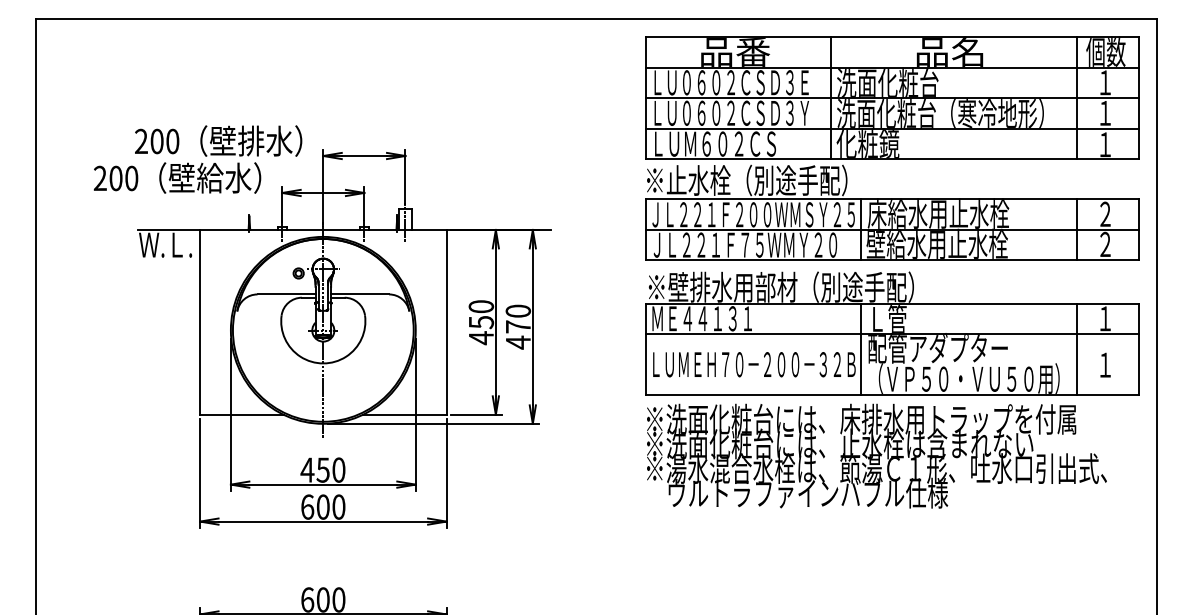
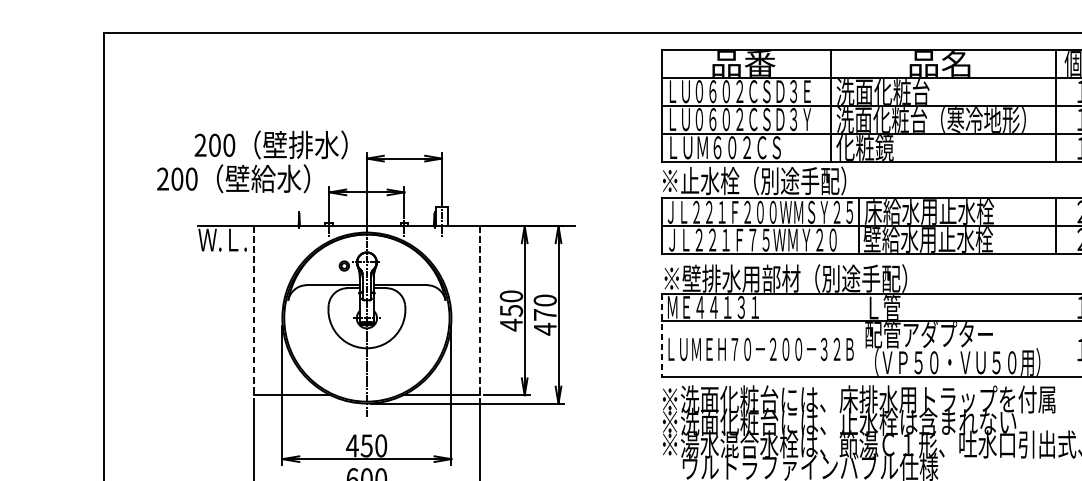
line: (200, 322) -> (254, 310), solid -> dashed
line: (446, 322) -> (479, 310), solid -> dashed
line: (645, 349) -> (661, 335), solid -> dashed
line: (861, 349) -> (859, 335), removed
line: (1077, 349) -> (1056, 335), removed

